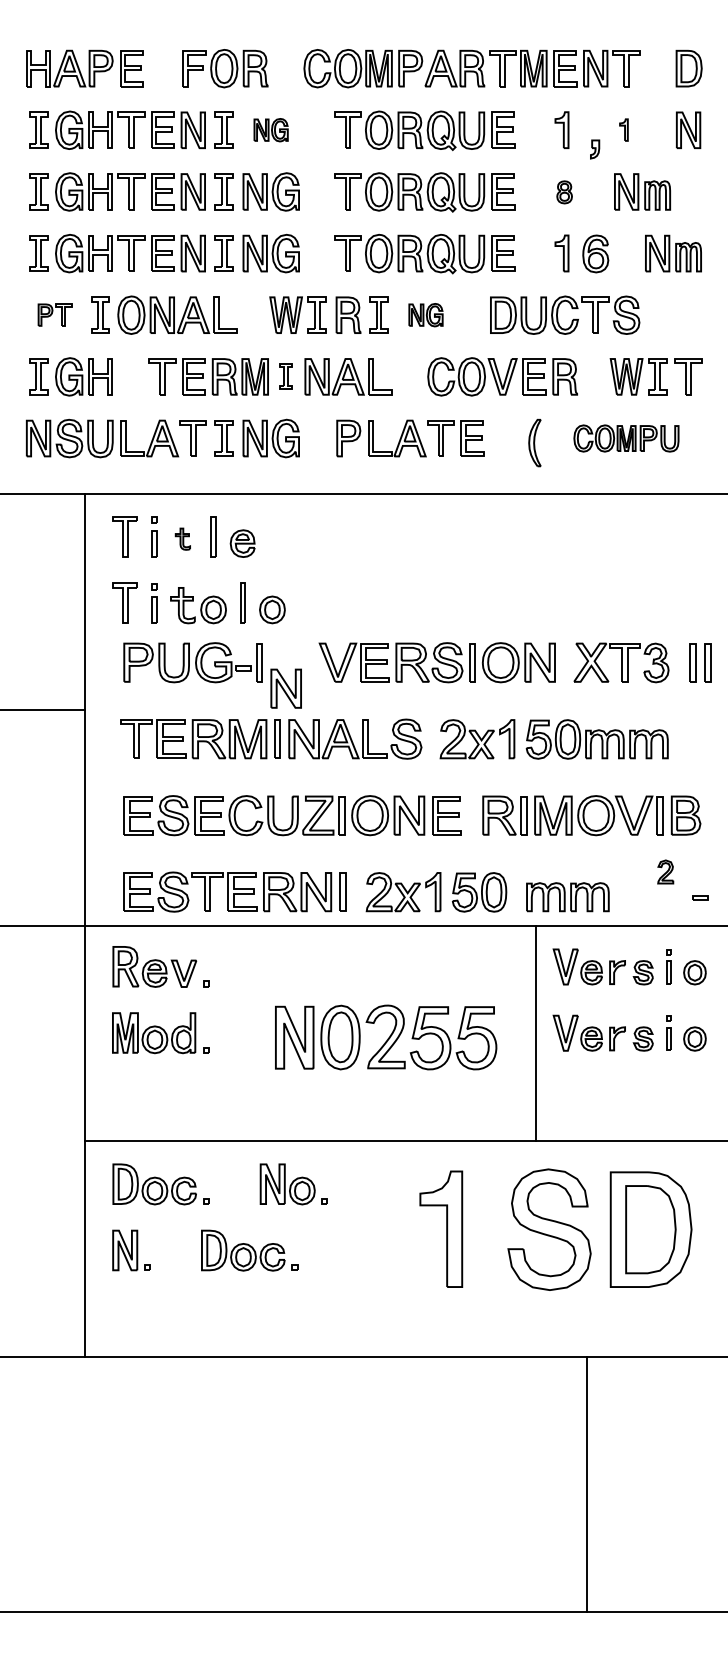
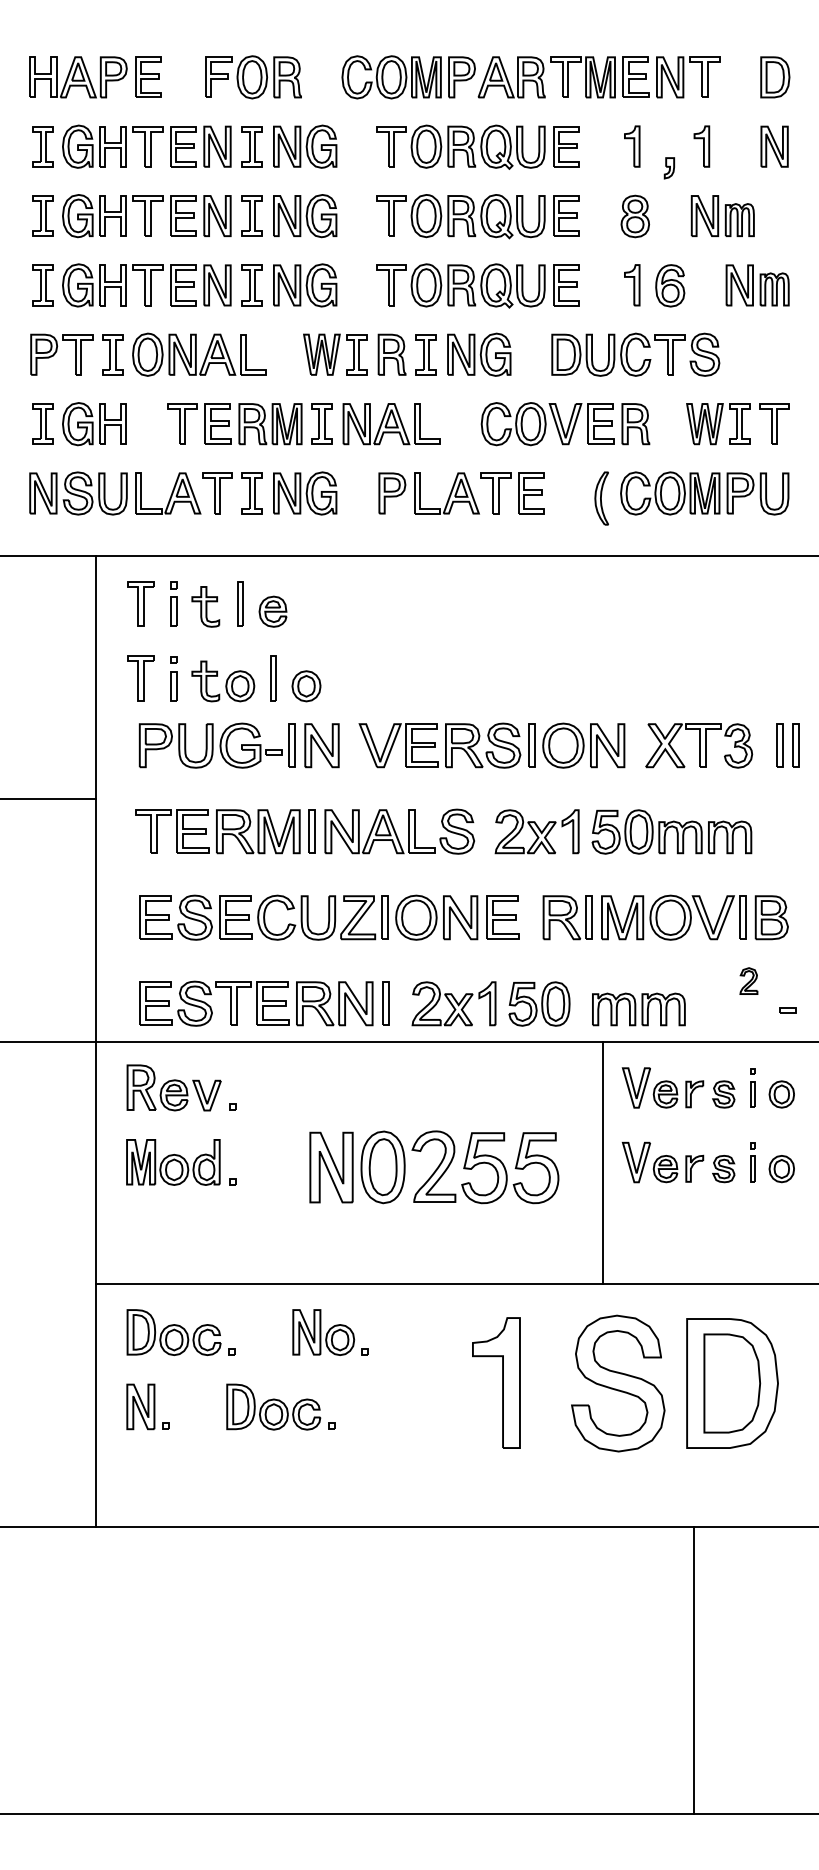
part: (270, 129) -> (304, 145), size x1.67
part: (623, 129) -> (701, 145), size x1.67
part: (564, 192) -> (635, 216), size x1.67
part: (54, 314) -> (61, 353), size x1.67
part: (425, 314) -> (478, 353), size x1.67
part: (285, 376) -> (321, 423), size x1.43
part: (626, 438) -> (704, 493), size x1.43
part: (182, 538) -> (205, 605), size x1.67
part: (285, 688) -> (321, 745), moved
line: (587, 1484) -> (694, 1670), moved

